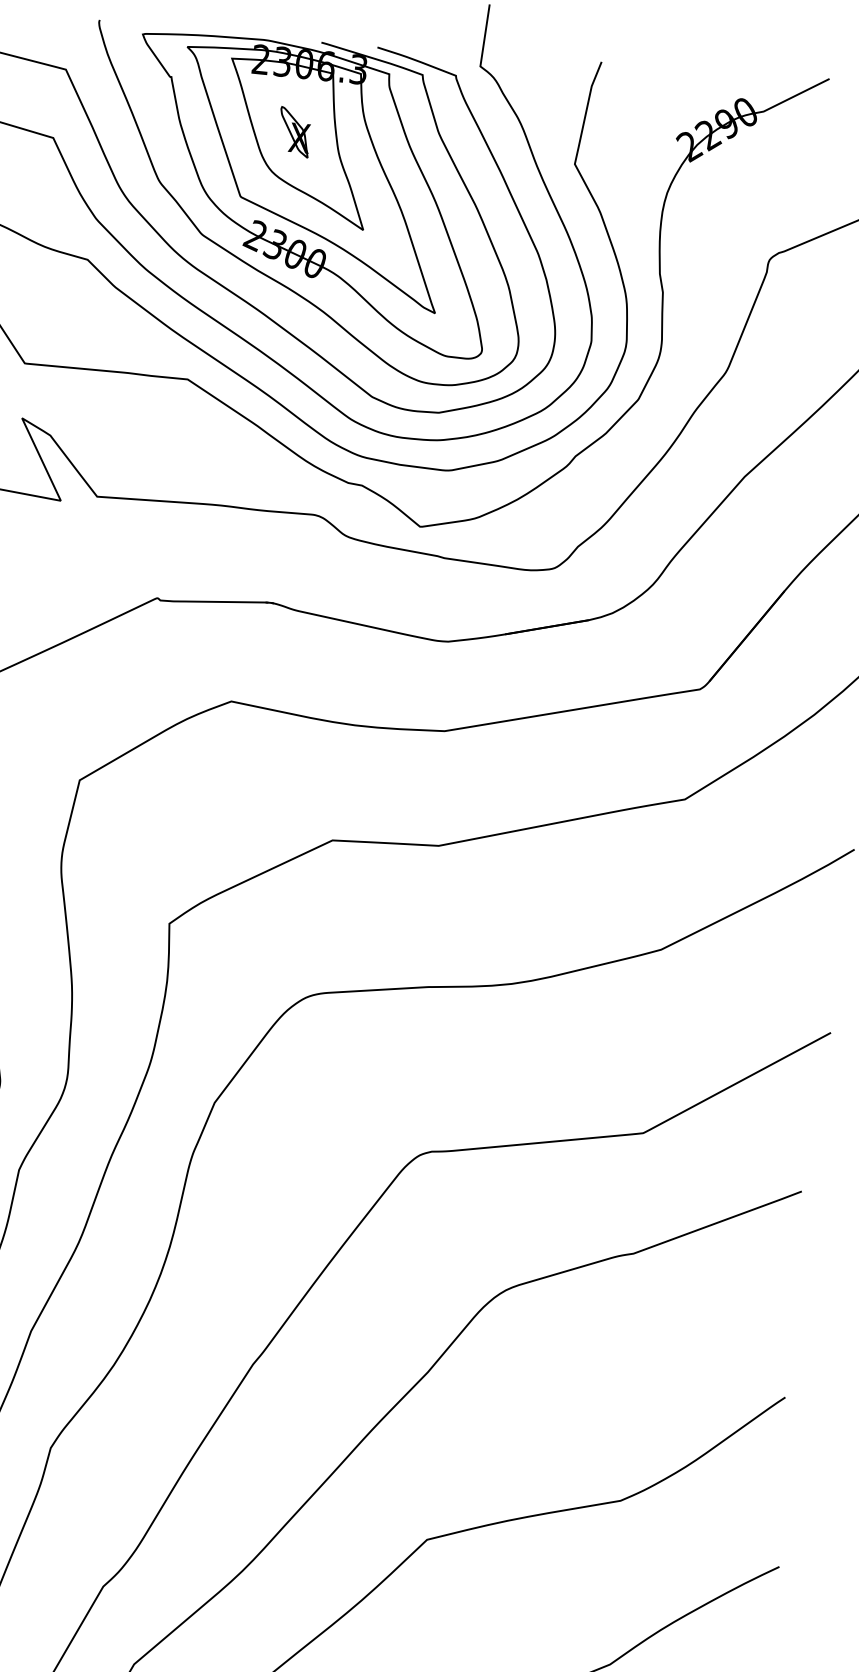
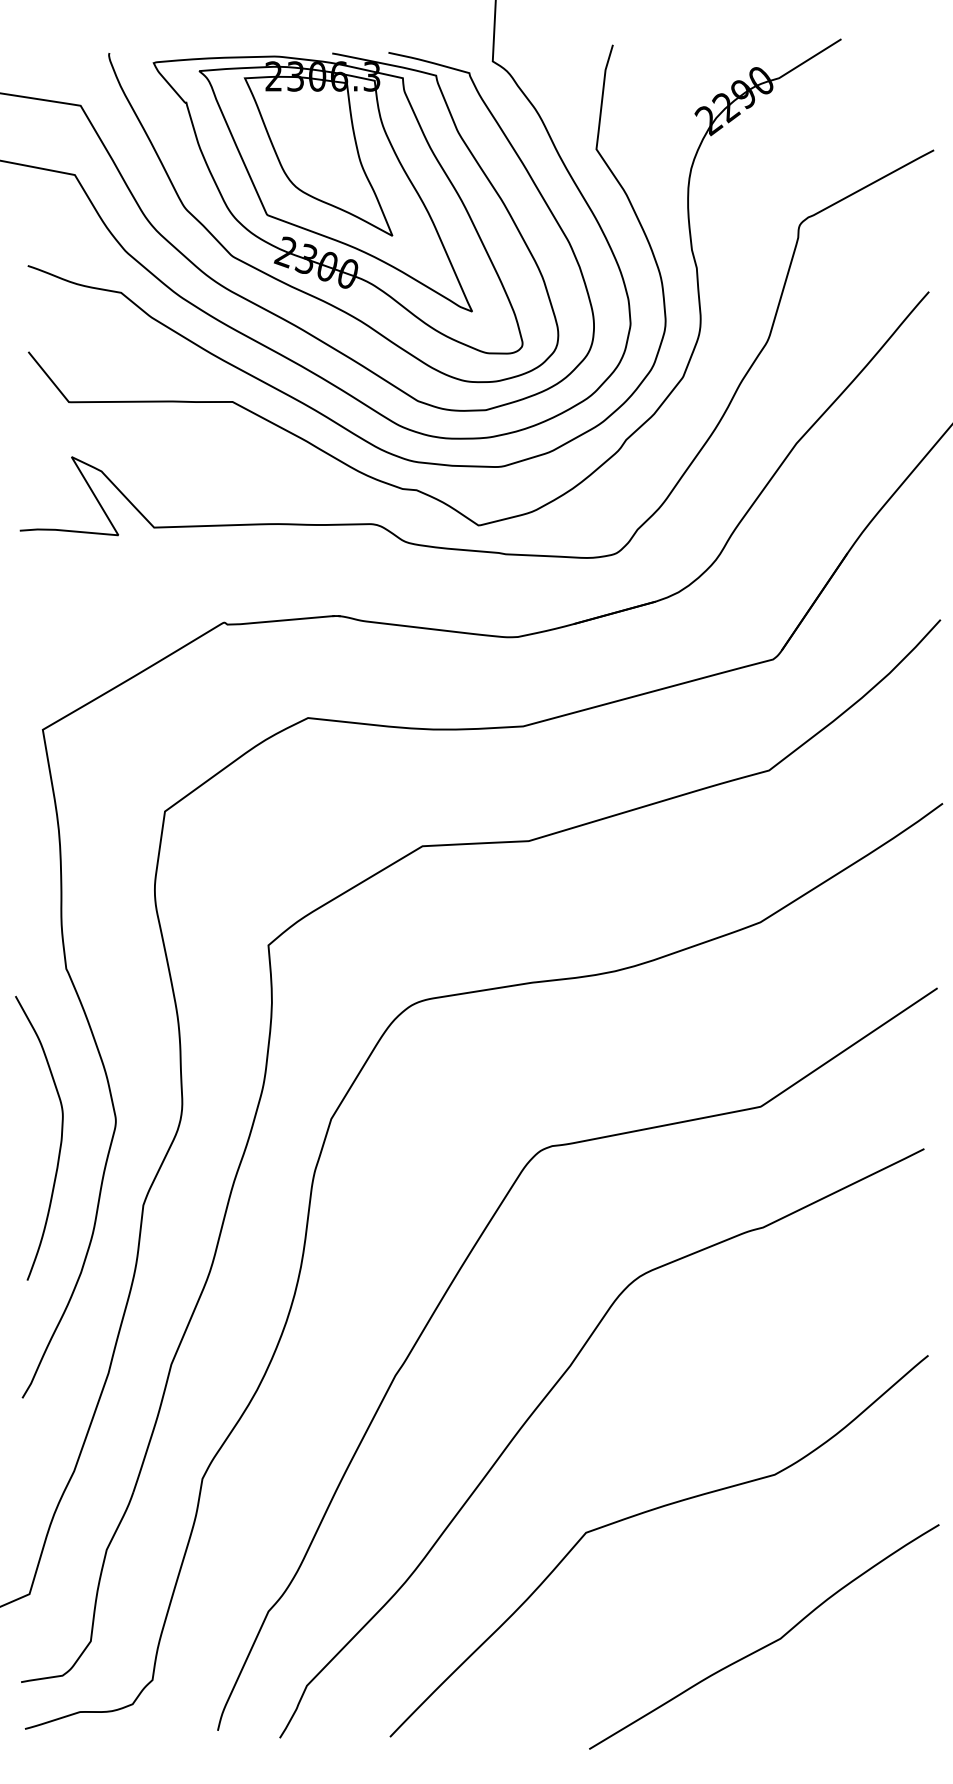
part: (294, 132) -> (314, 145), removed

